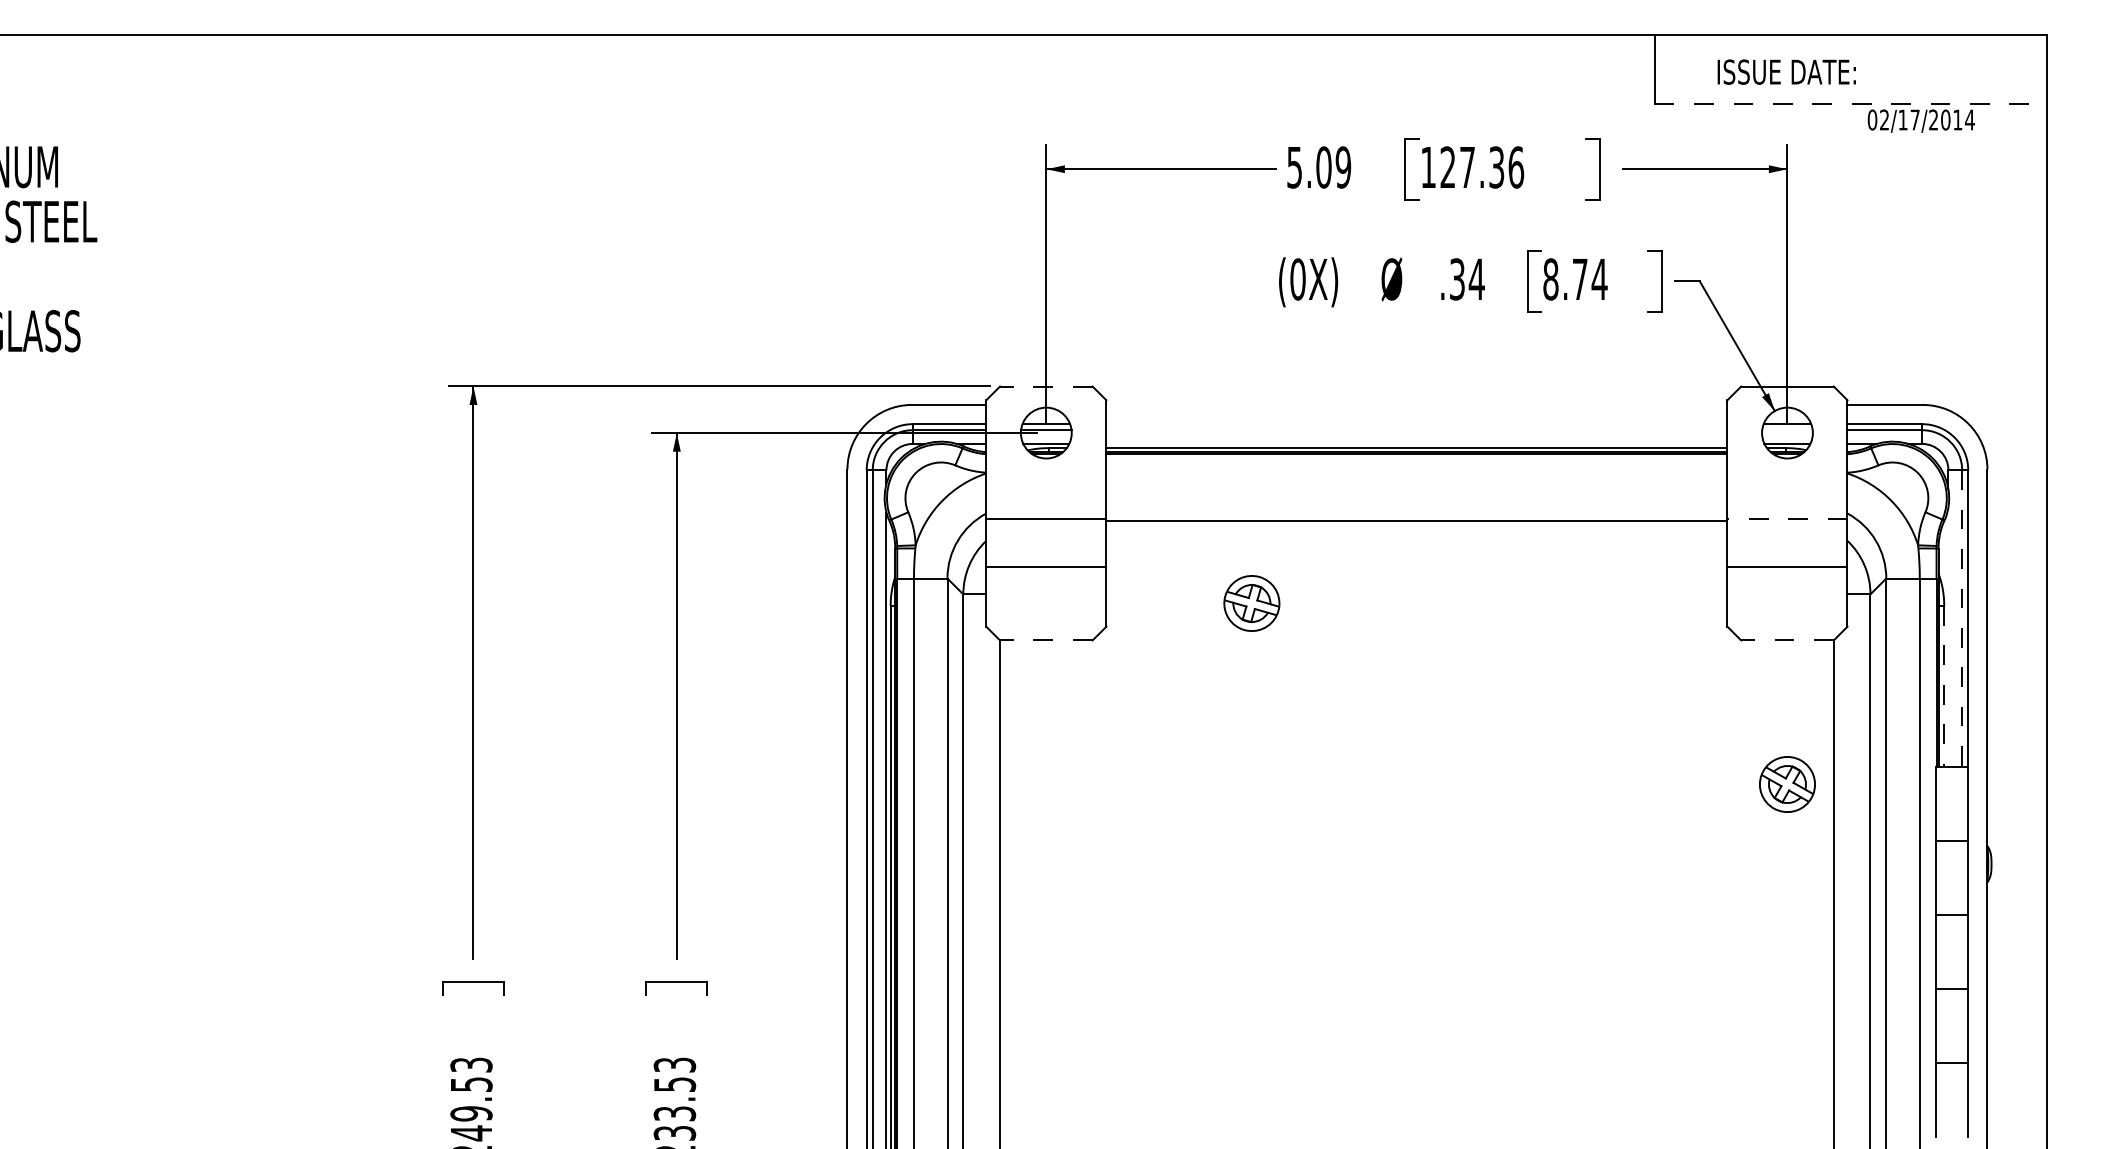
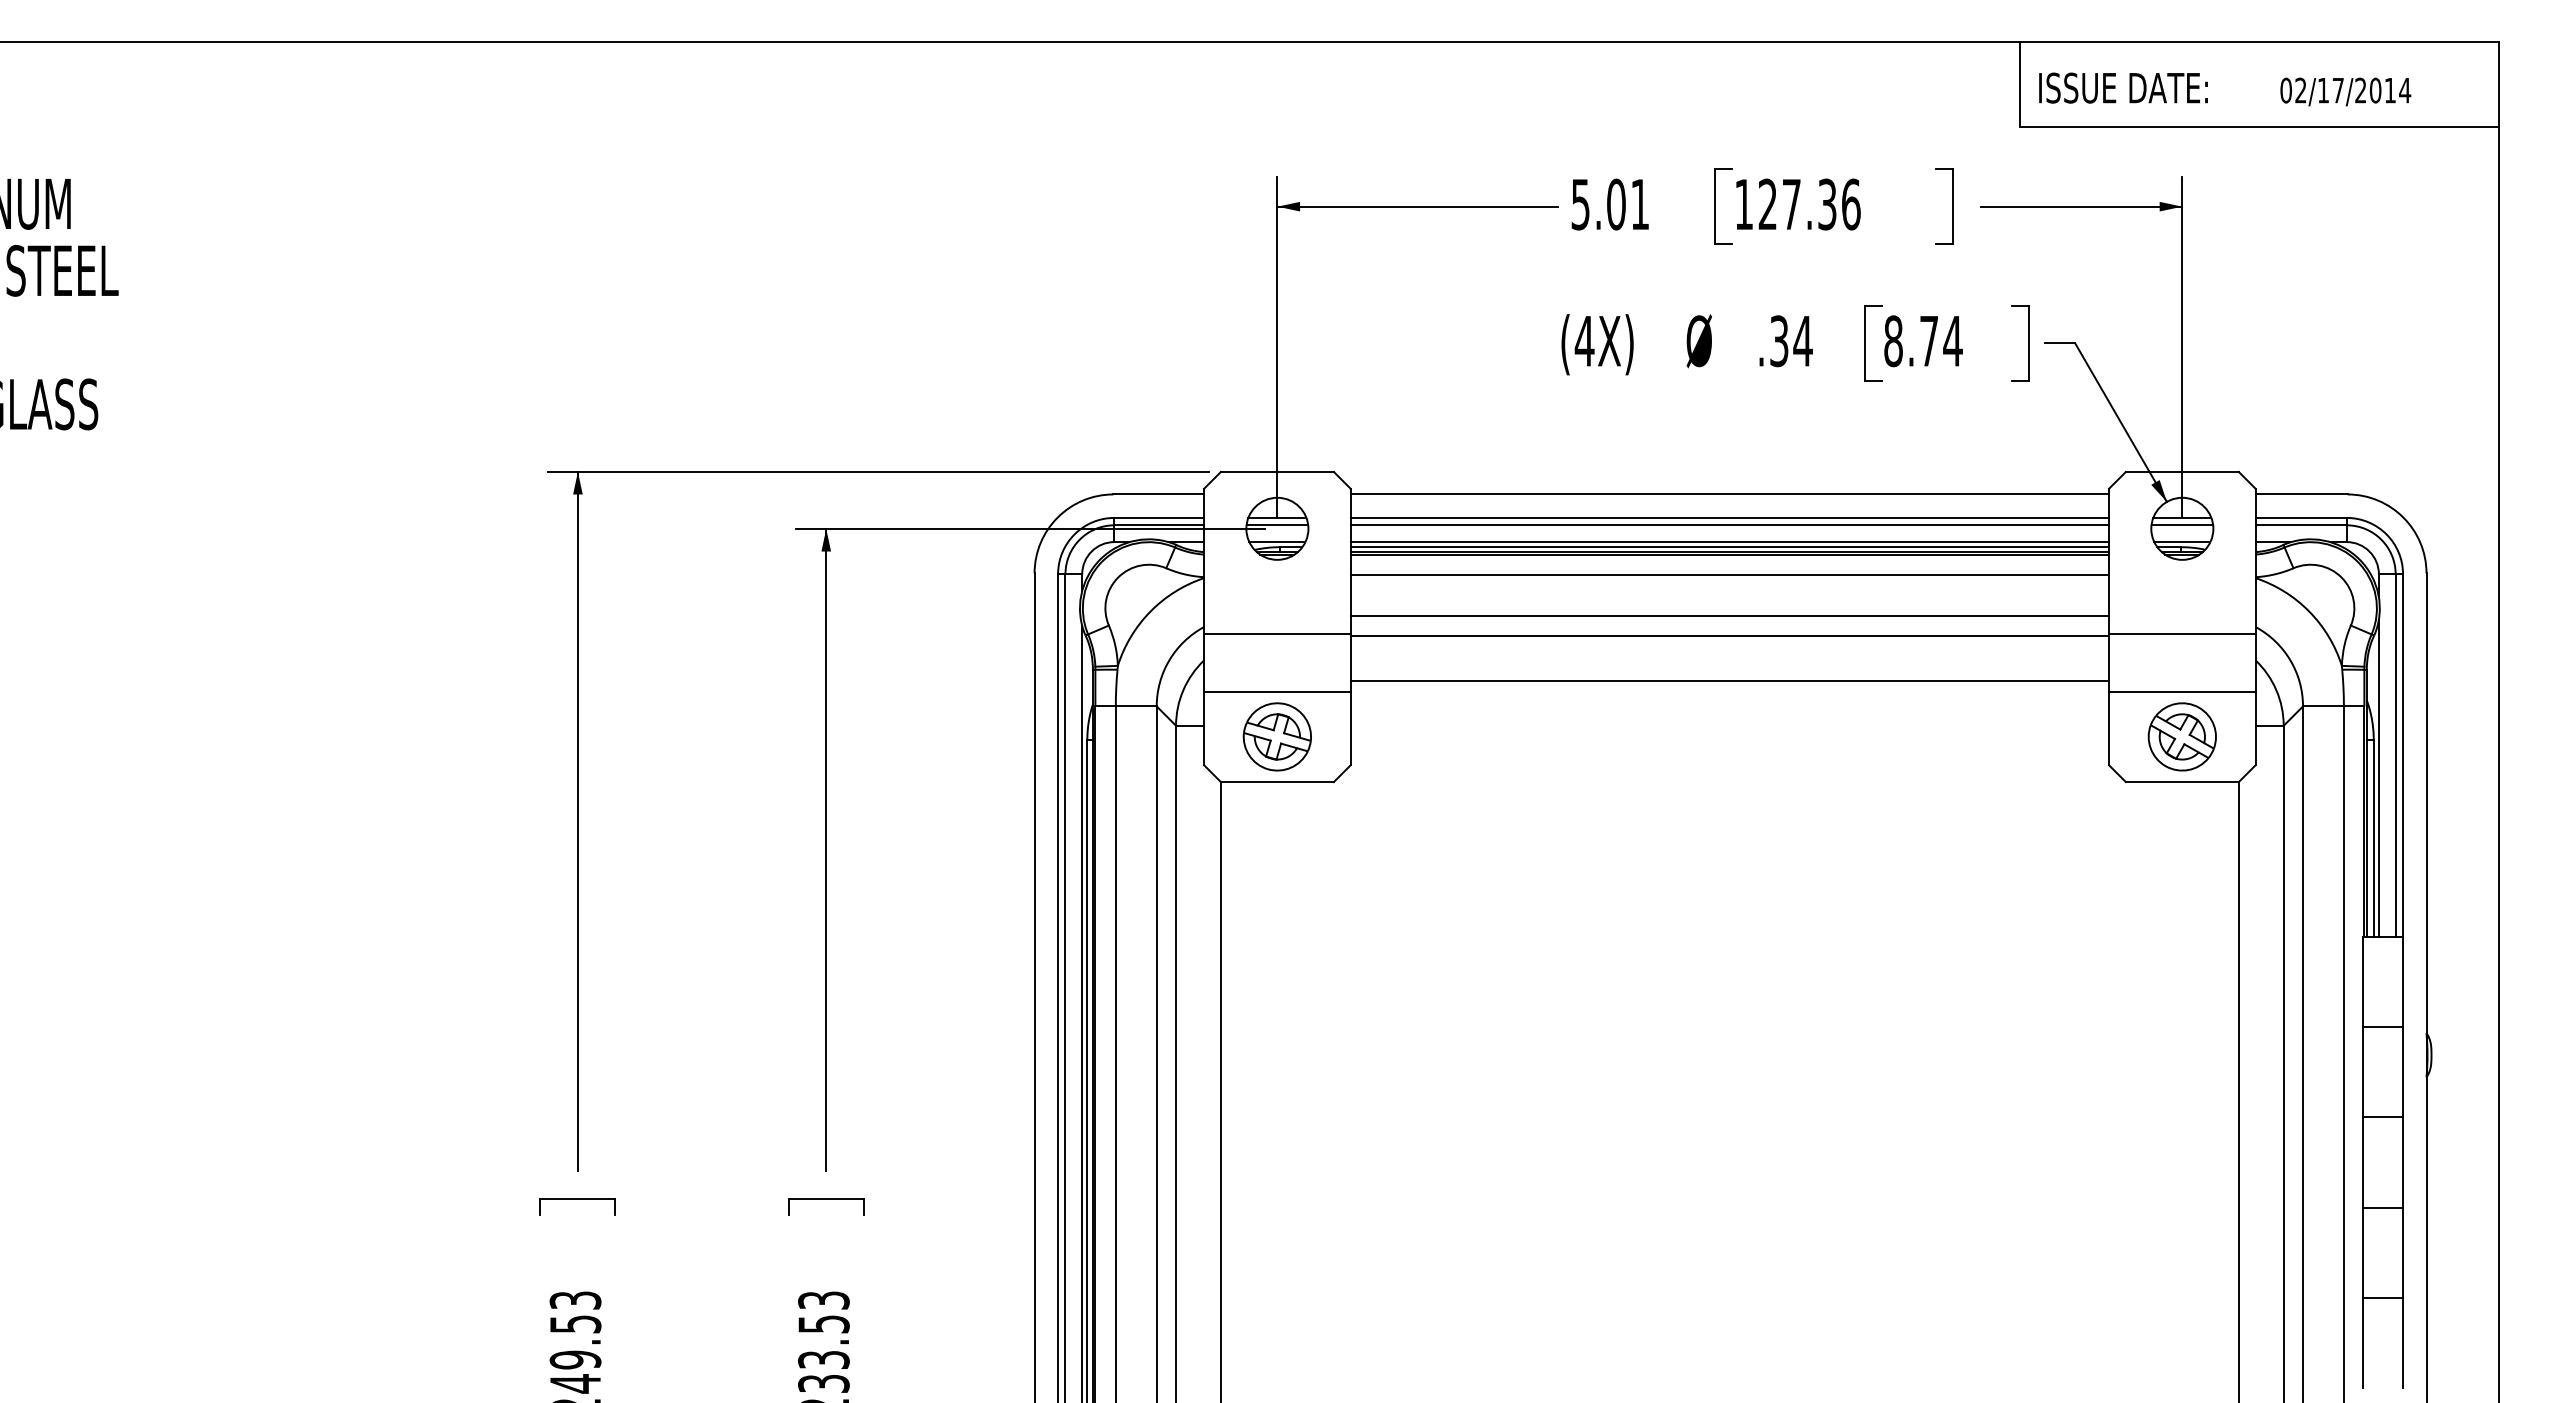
text: (1786, 71) -> (2123, 87), moved
line: (1850, 103) -> (2259, 126), dashed -> solid
text: (1921, 120) -> (2345, 91), moved
text: (1342, 167) -> (1639, 204), 5.09 -> 5.01
text: (1297, 279) -> (1584, 341), (0X) -> (4X)
line: (1045, 386) -> (1276, 471), dashed -> solid
line: (1416, 404) -> (1729, 494), added
line: (1416, 423) -> (1729, 517), added
line: (1416, 430) -> (1729, 525), added
line: (1787, 430) -> (2182, 525), added
line: (1416, 444) -> (1729, 542), added
line: (1416, 471) -> (1729, 575), added
line: (1416, 504) -> (1729, 616), added
line: (1786, 519) -> (2181, 634), dashed -> solid
line: (1416, 557) -> (1729, 680), added
part: (1251, 603) -> (1276, 736), moved
line: (1962, 619) -> (2395, 756), dashed -> solid
line: (1948, 636) -> (2378, 777), added
line: (1045, 640) -> (1276, 782), dashed -> solid
line: (1786, 640) -> (2181, 782), dashed -> solid
line: (1944, 686) -> (2373, 838), dashed -> solid
part: (1786, 784) -> (2181, 736), moved

